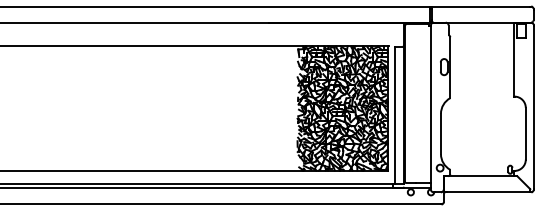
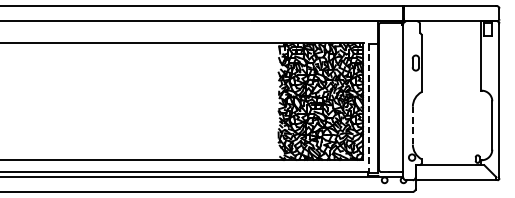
line: (394, 115) -> (369, 108), solid -> dashed
line: (440, 134) -> (412, 126), solid -> dashed

